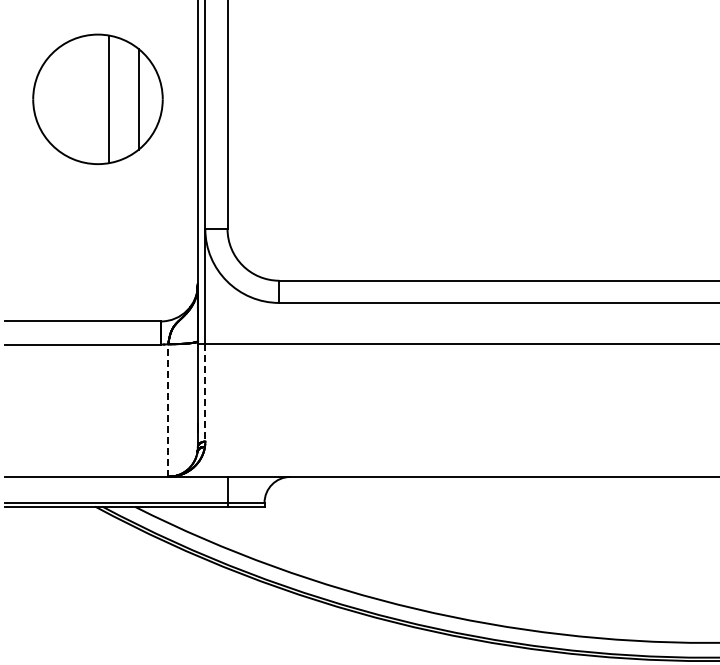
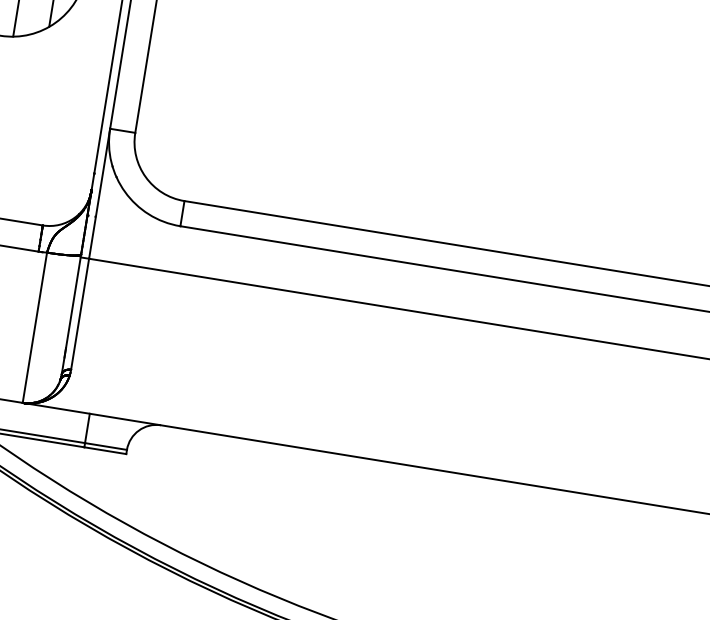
line: (205, 393) -> (80, 315), dashed -> solid
line: (168, 410) -> (35, 327), dashed -> solid

